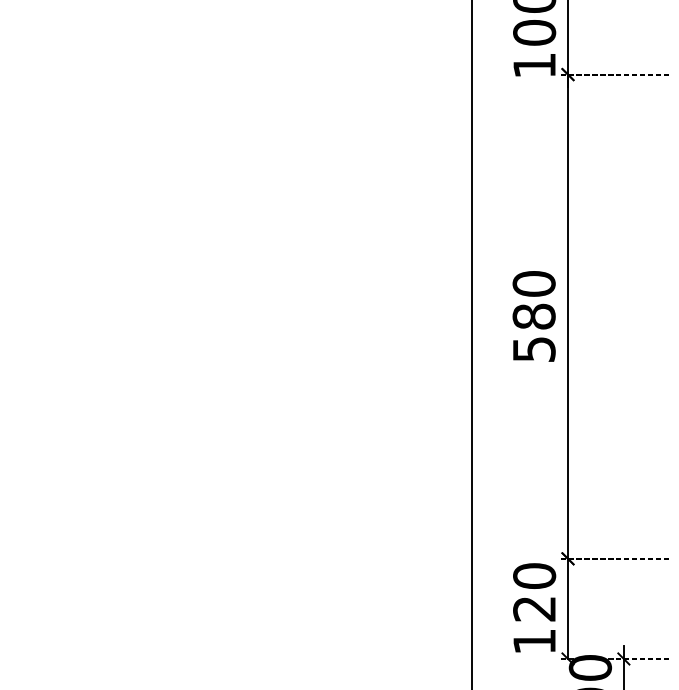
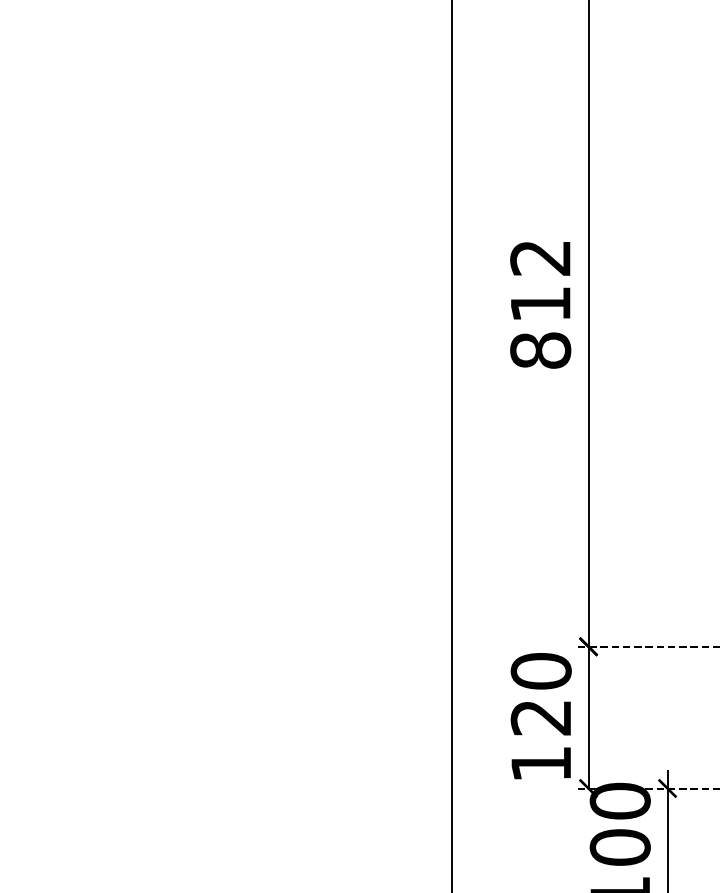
text: (533, 316) -> (539, 303), 580 -> 812

